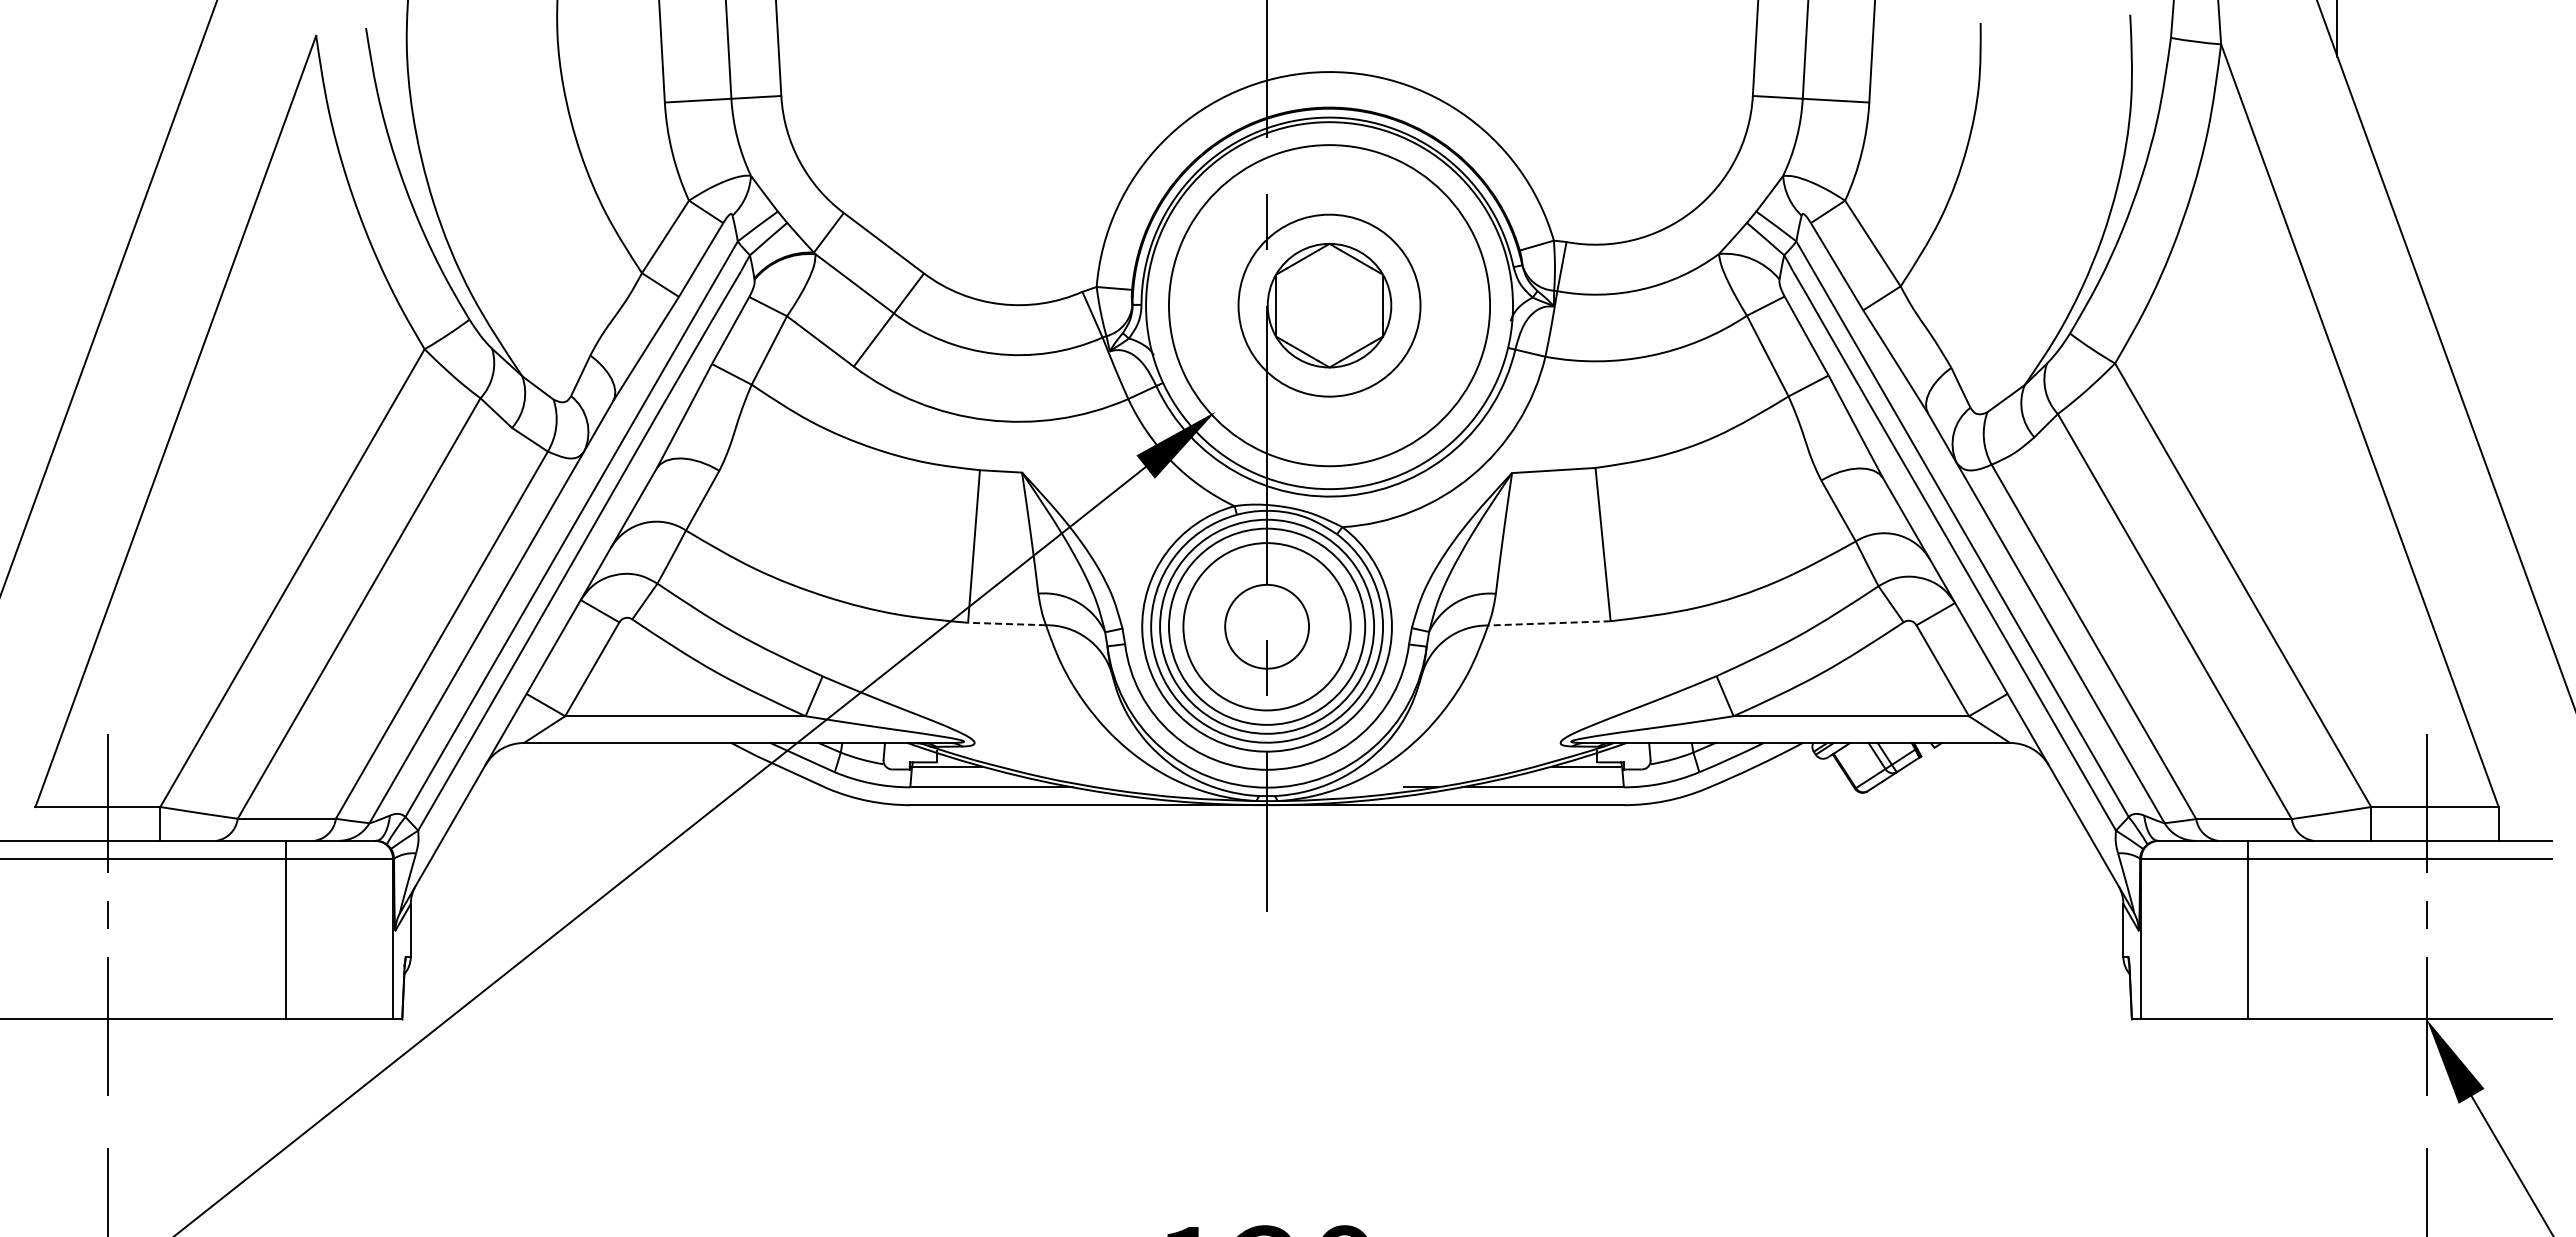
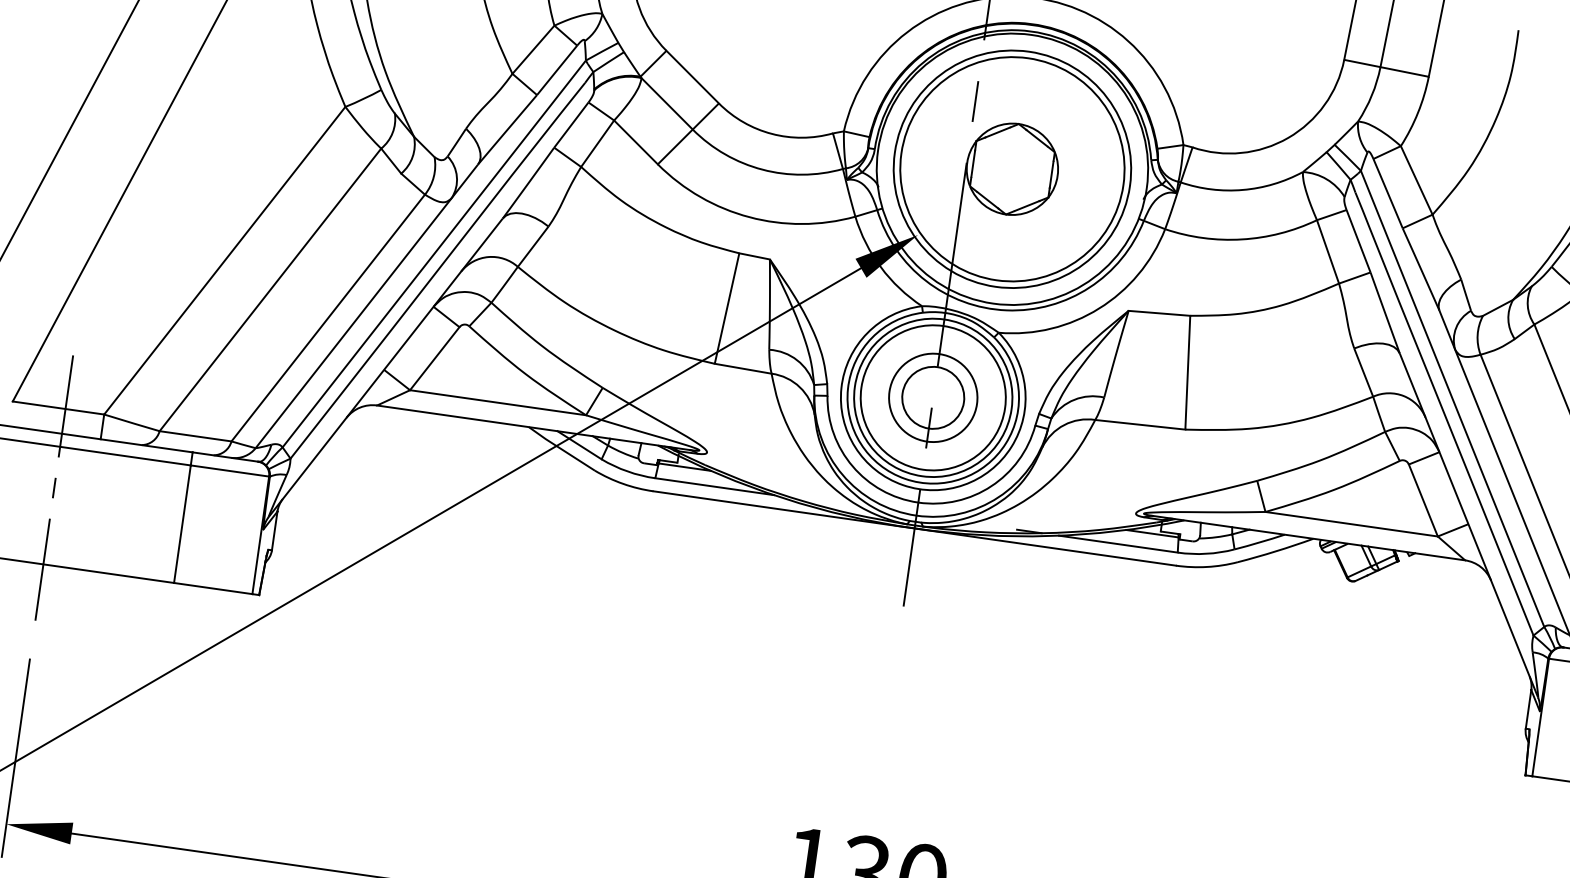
circle: (1329, 305) -> (1012, 169), size x1.67
line: (1548, 623) -> (1139, 424), dashed -> solid
line: (1007, 624) -> (743, 369), dashed -> solid
circle: (1266, 626) -> (932, 397), size x0.71

